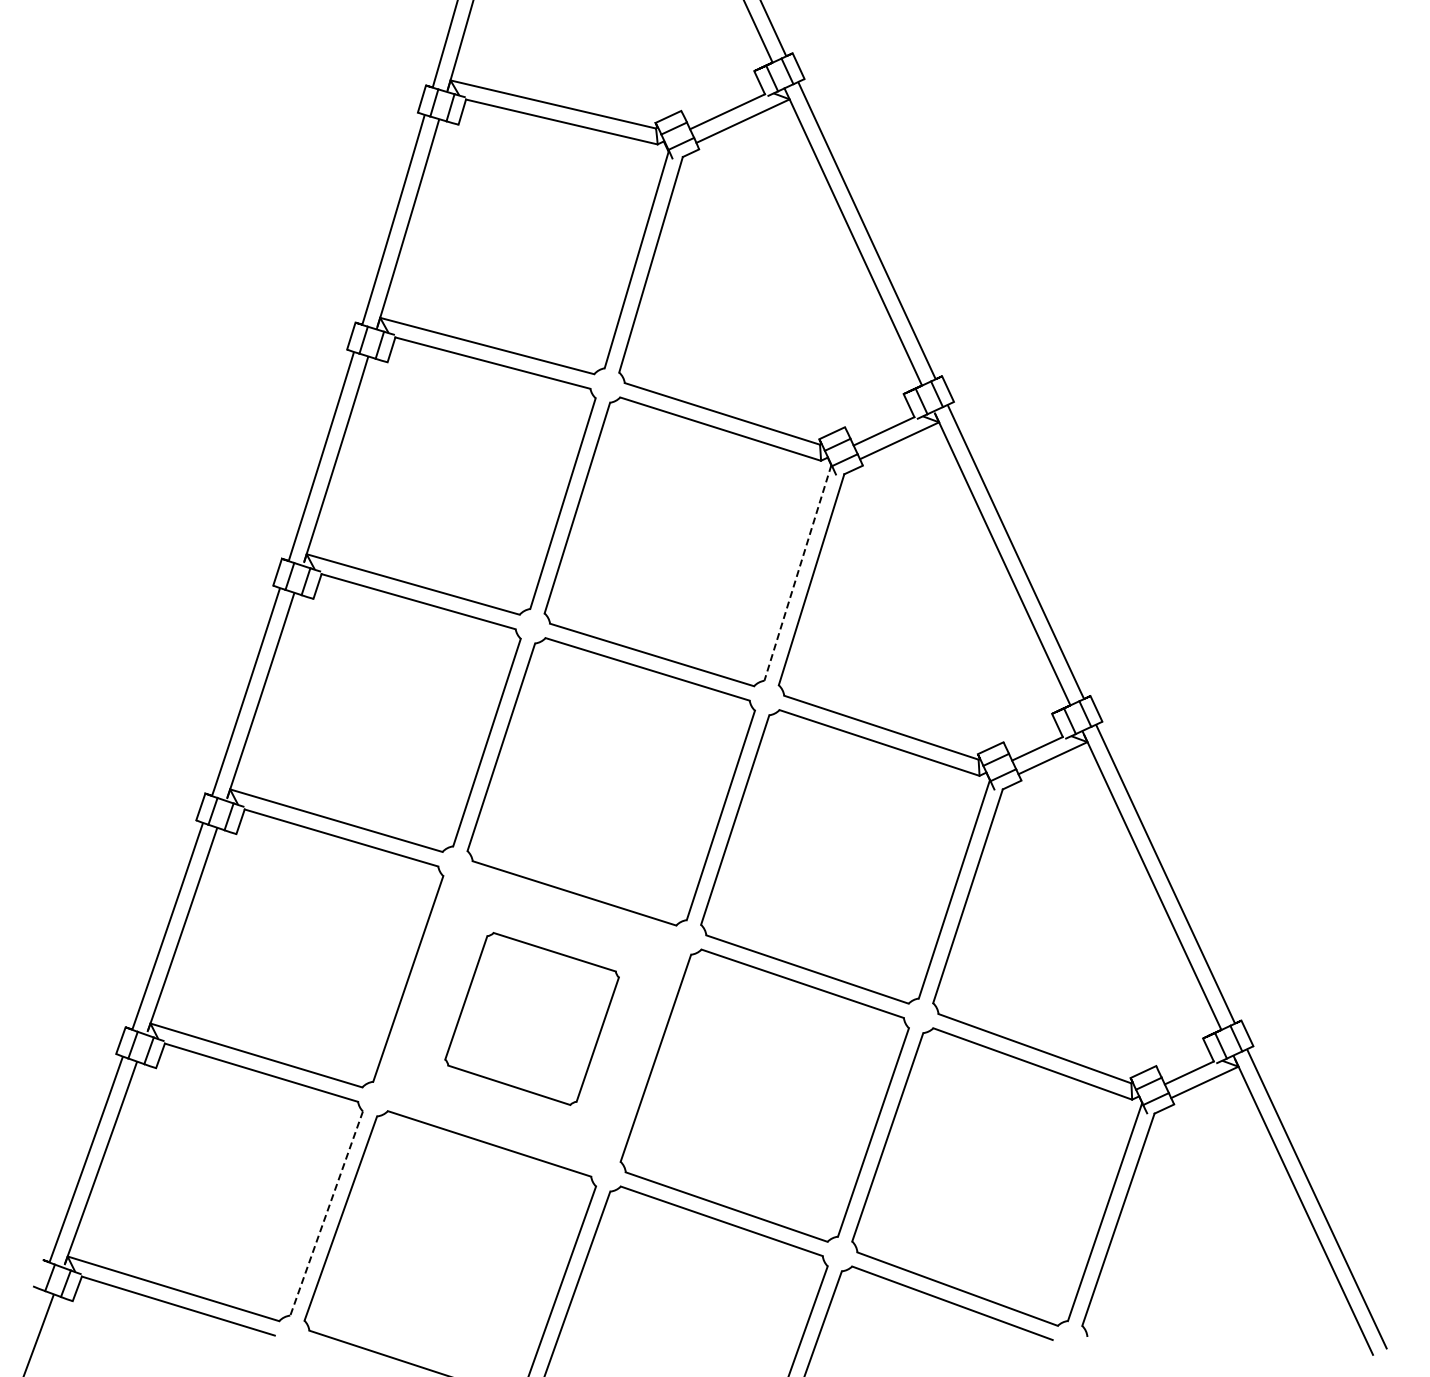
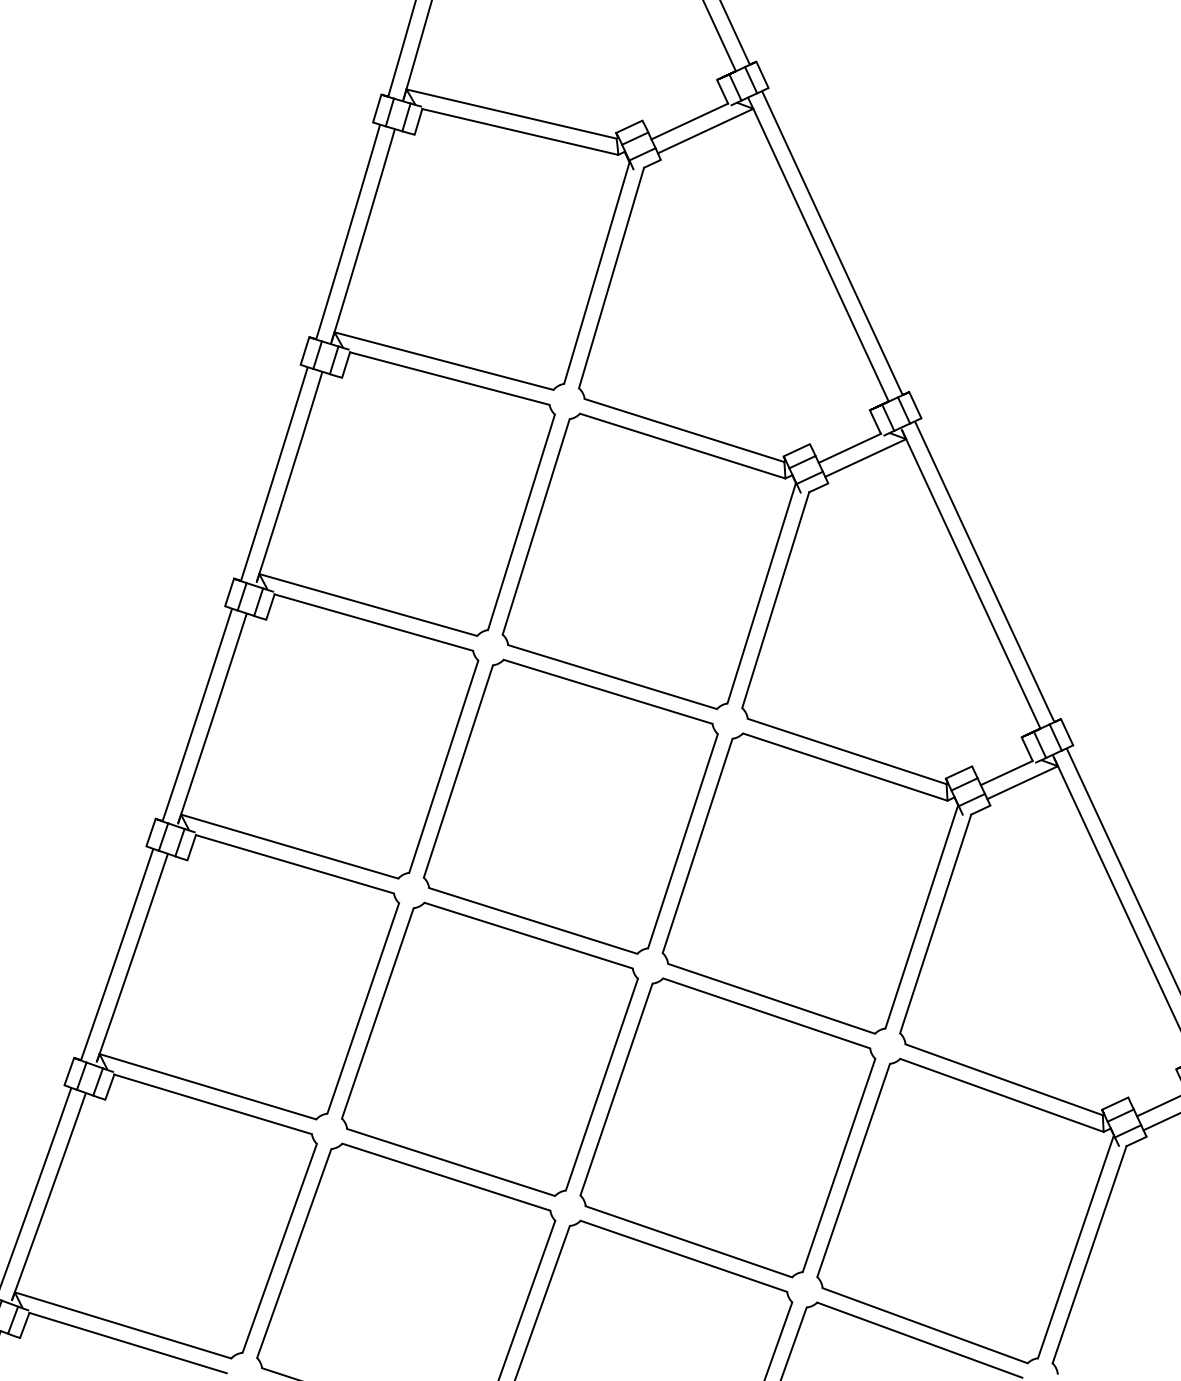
line: (797, 572) -> (761, 592), dashed -> solid
part: (531, 1018) -> (489, 1048), size x1.67
line: (326, 1214) -> (279, 1249), dashed -> solid

